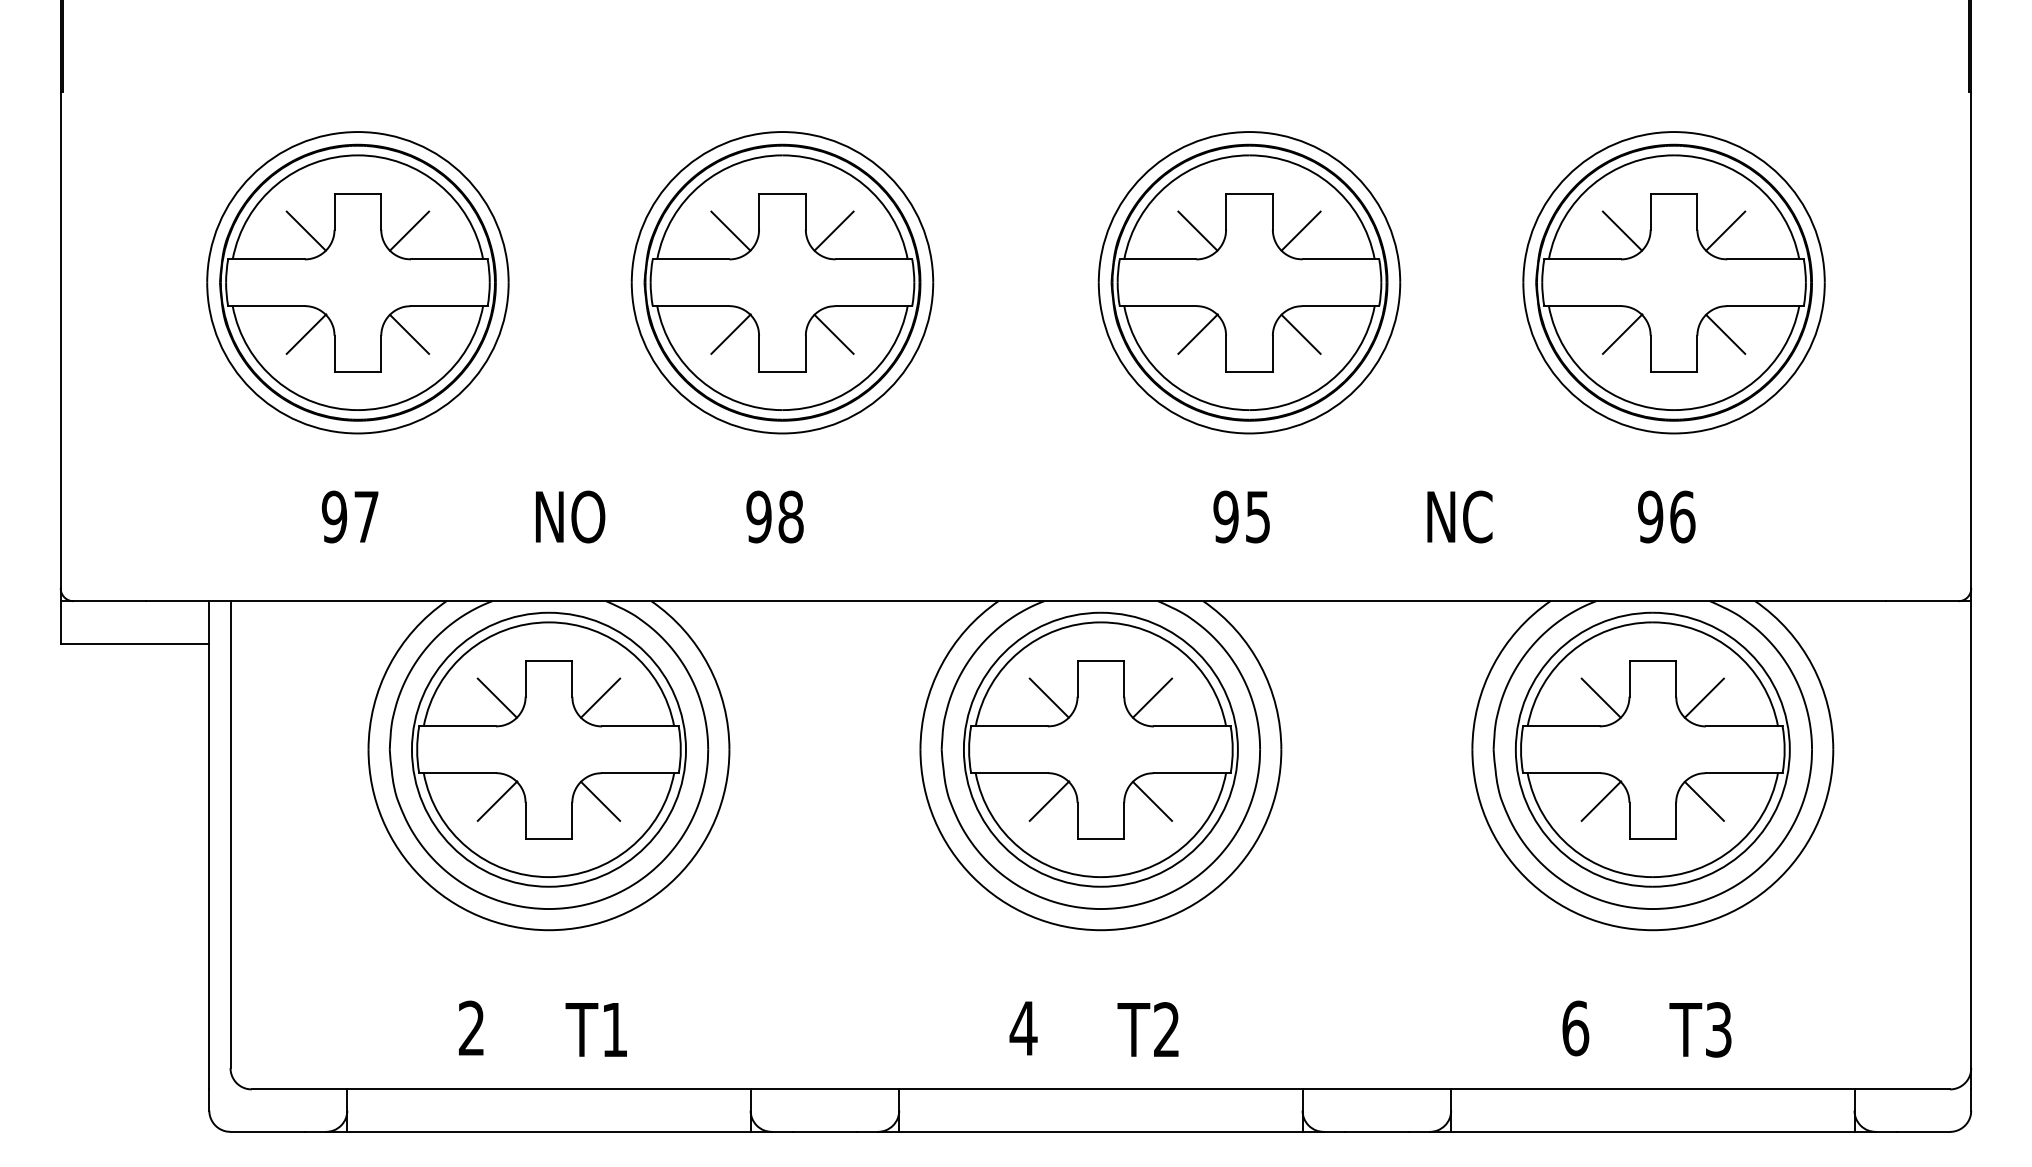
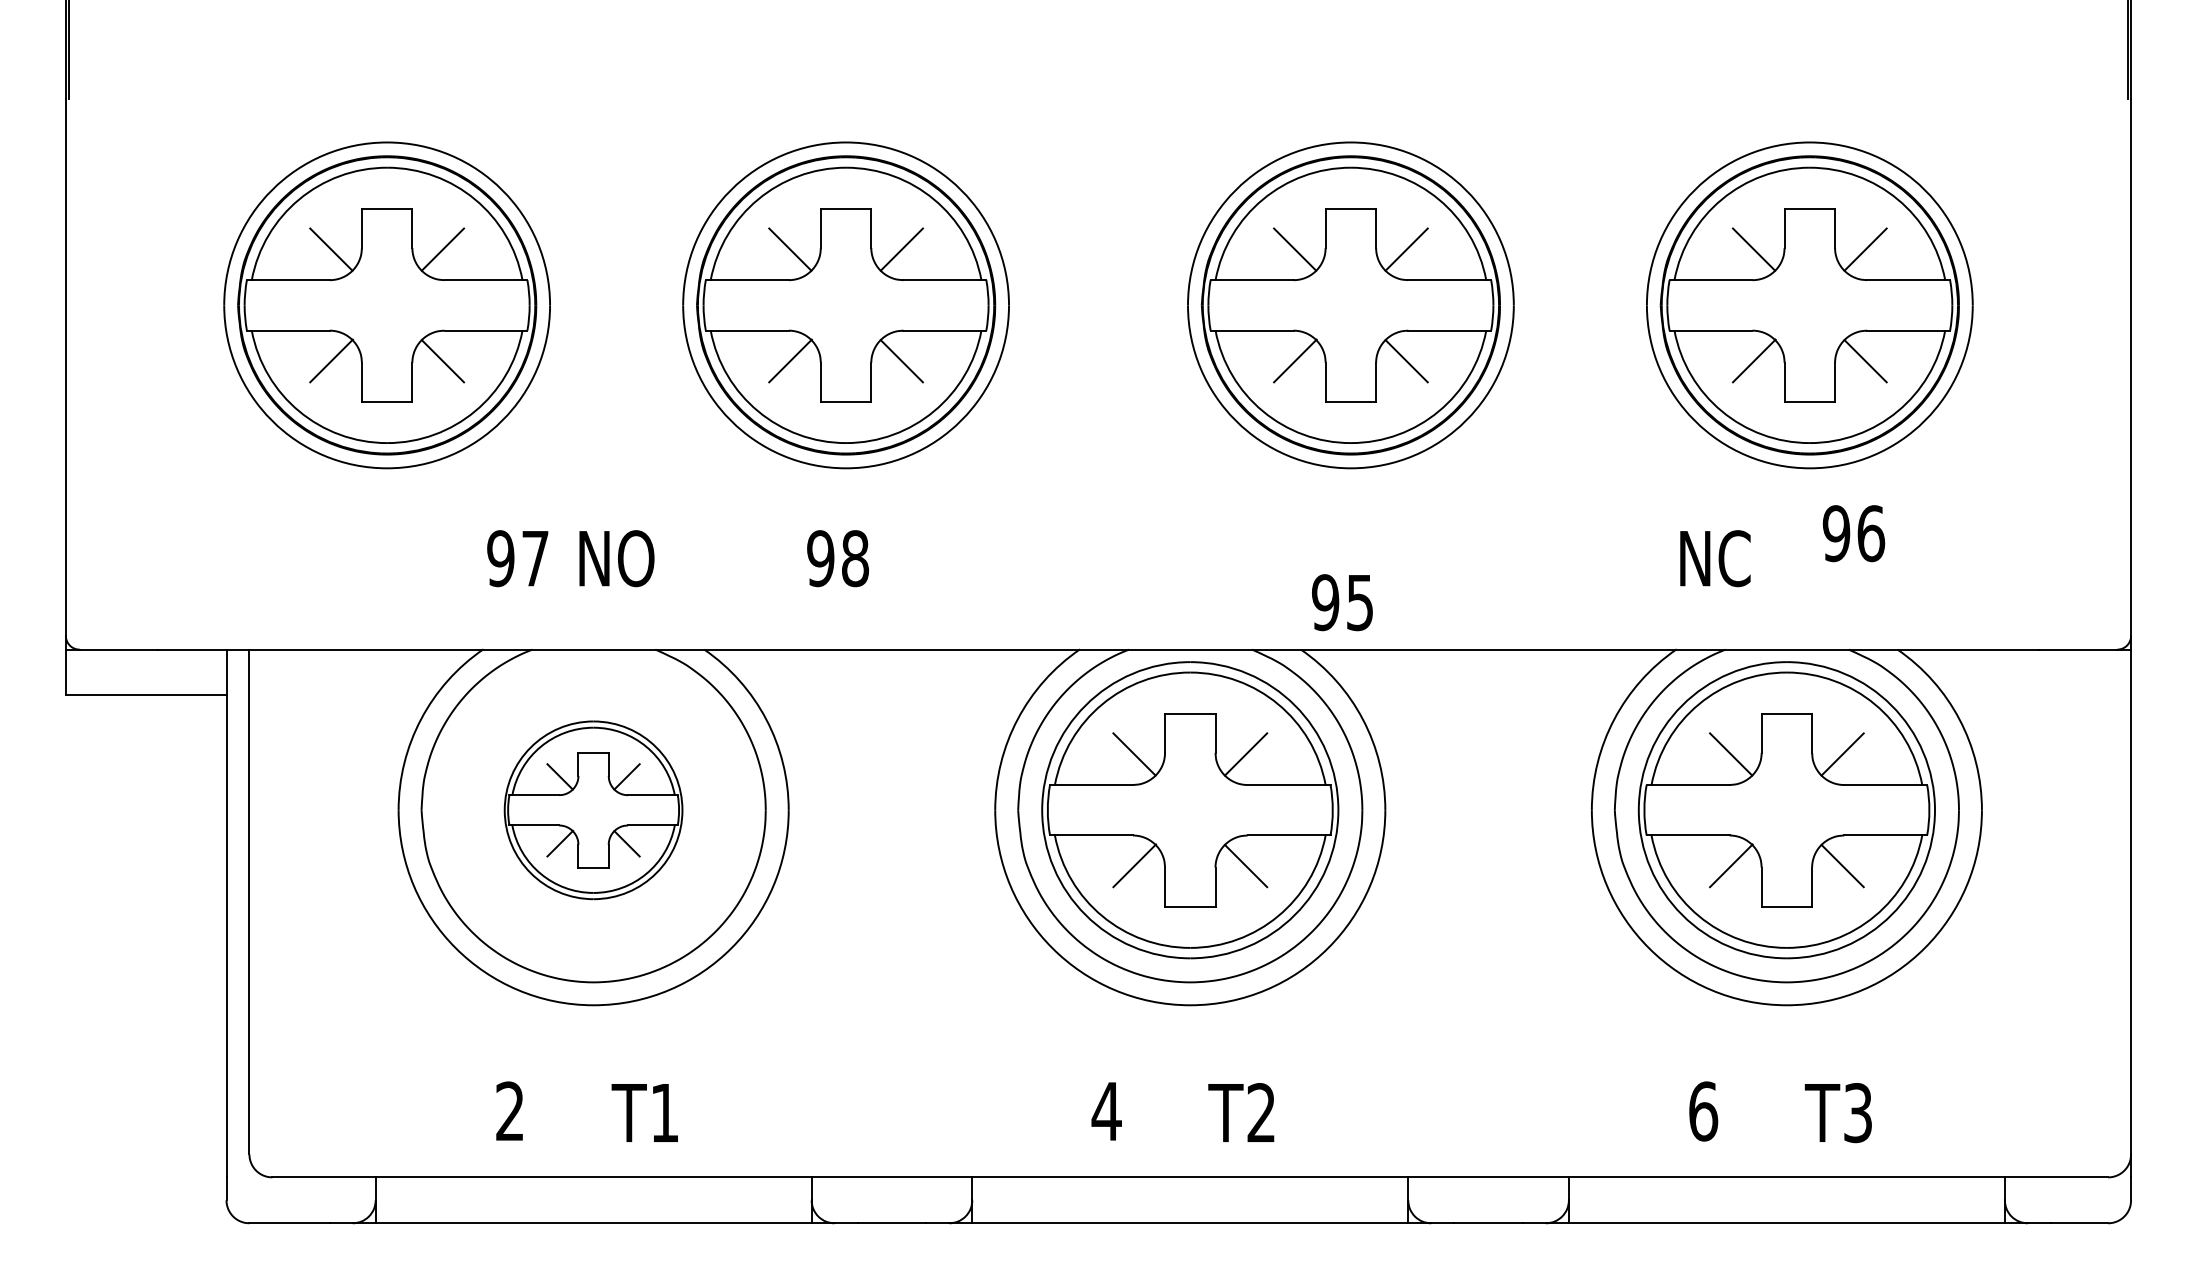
text: (349, 516) -> (517, 558), moved
text: (1241, 516) -> (1342, 602), moved
text: (1460, 516) -> (1715, 558), moved
text: (1666, 516) -> (1853, 533), moved
part: (548, 750) -> (593, 810), size x0.6

